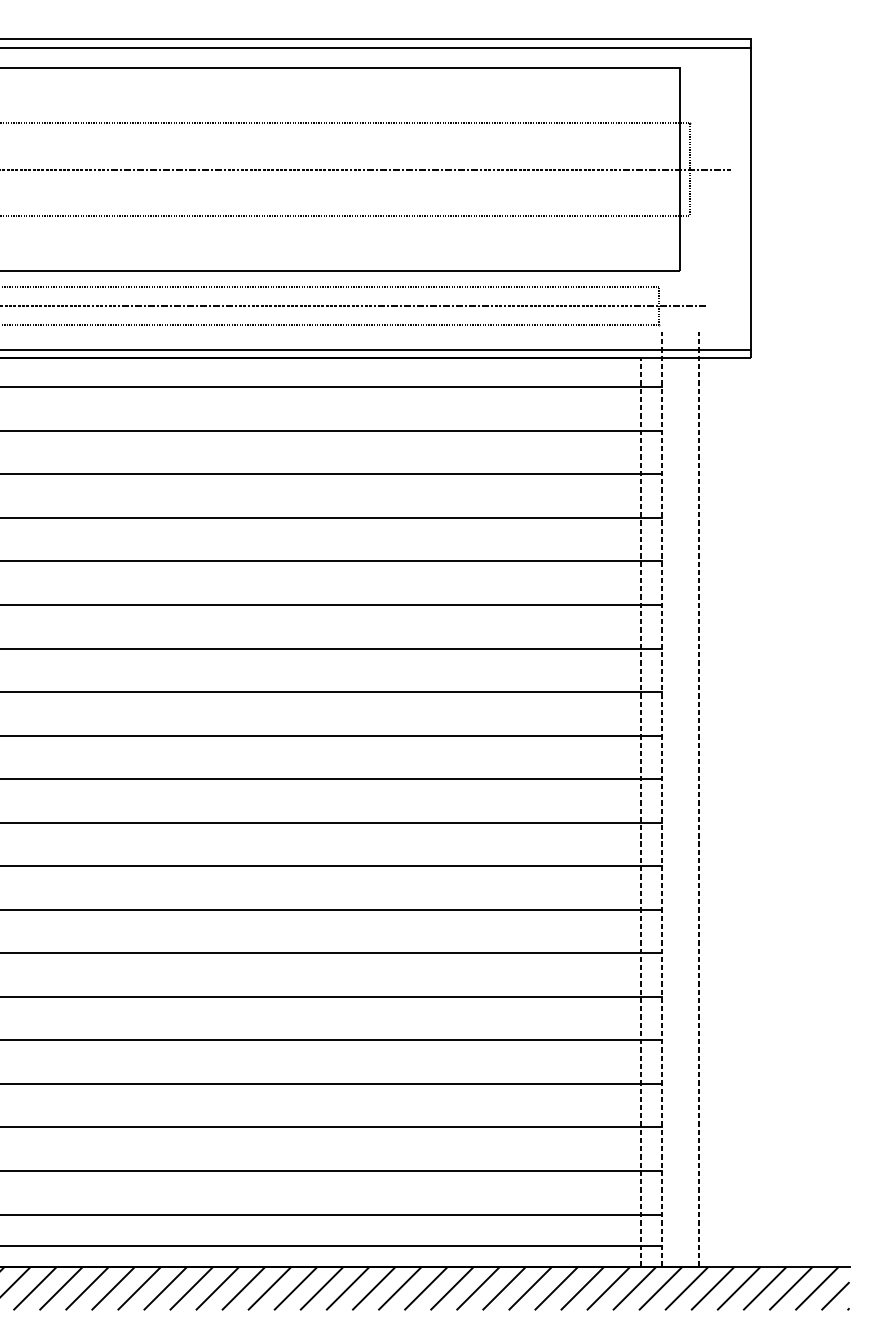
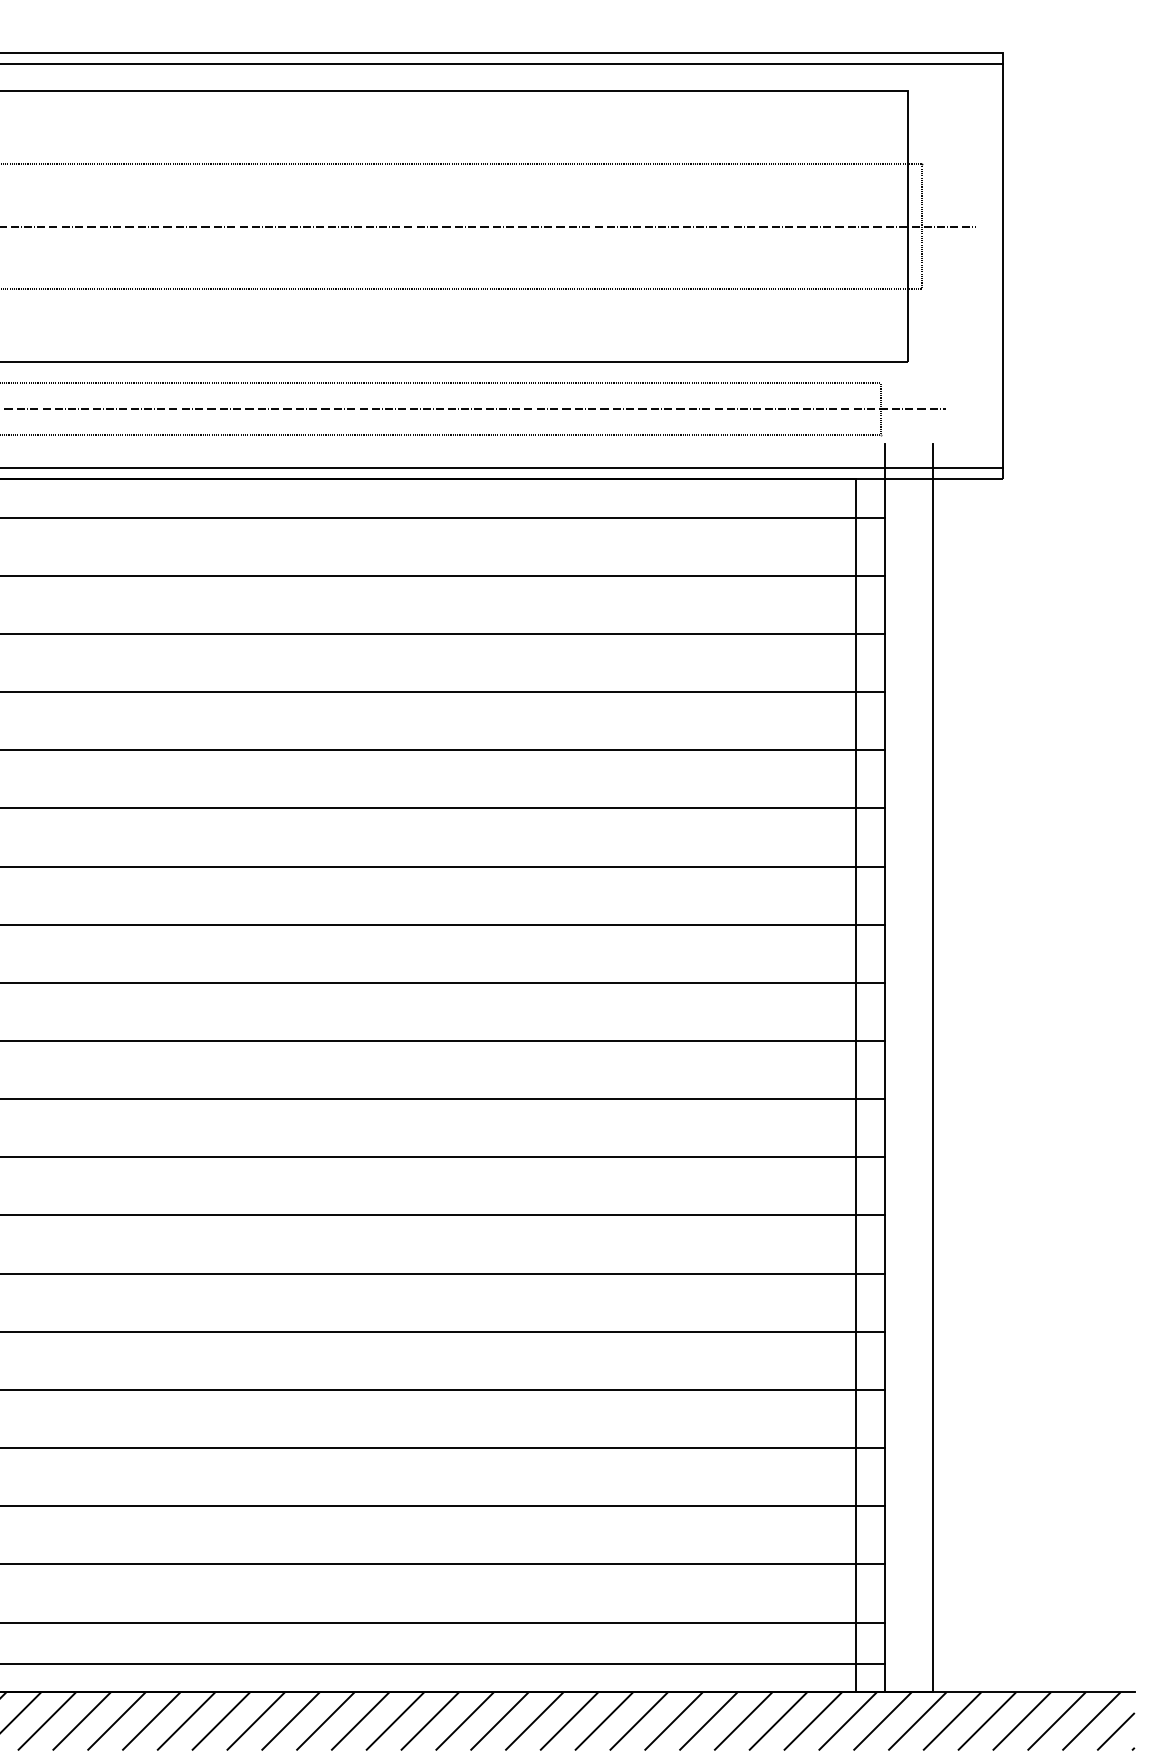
line: (662, 798) -> (884, 1067), dashed -> solid
line: (698, 798) -> (933, 1067), dashed -> solid
line: (640, 812) -> (855, 1085), dashed -> solid

